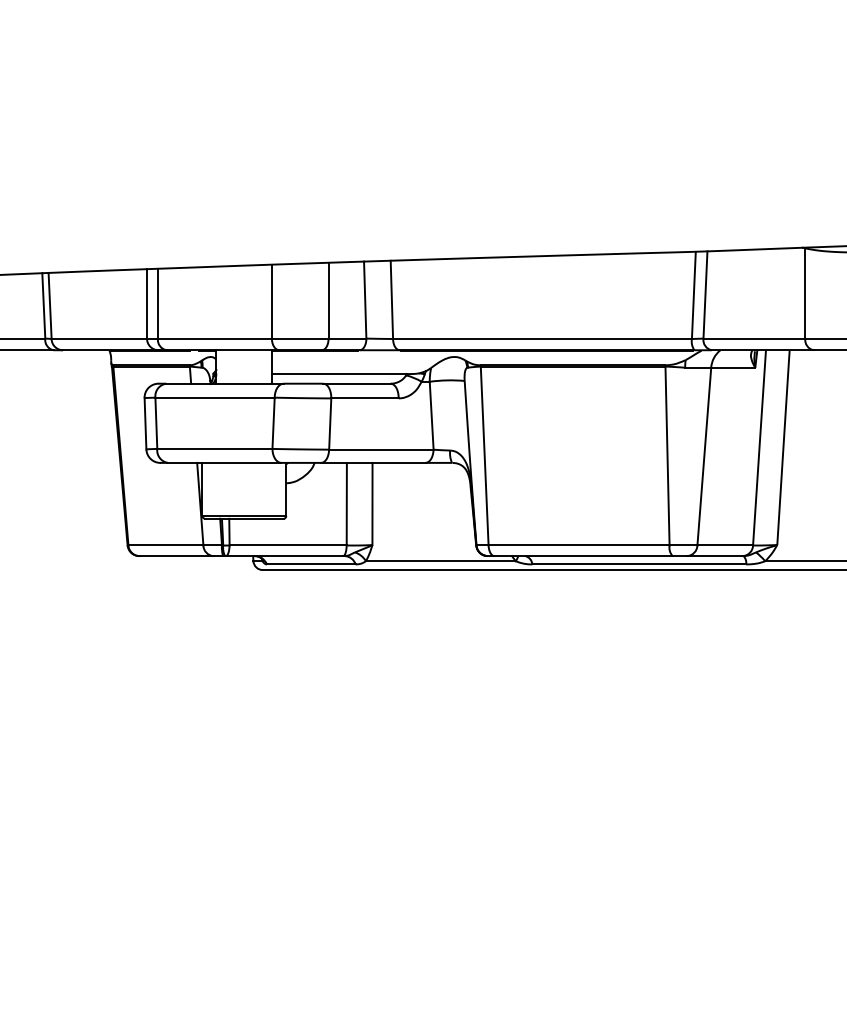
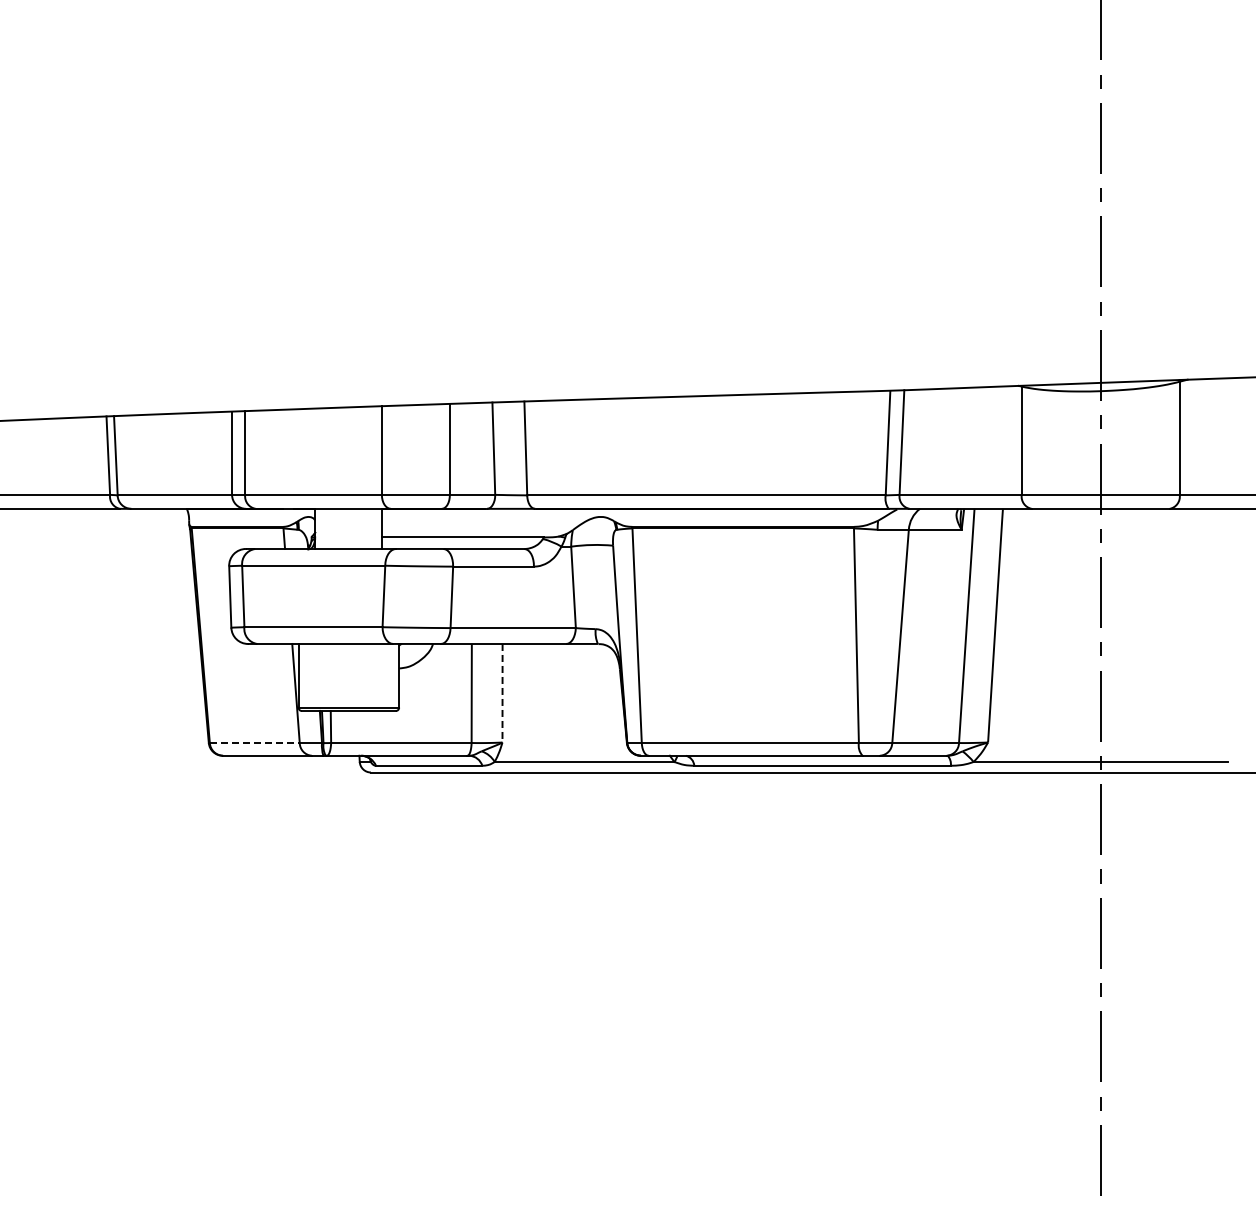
line: (372, 504) -> (502, 693), solid -> dashed
line: (165, 545) -> (254, 743), solid -> dashed

